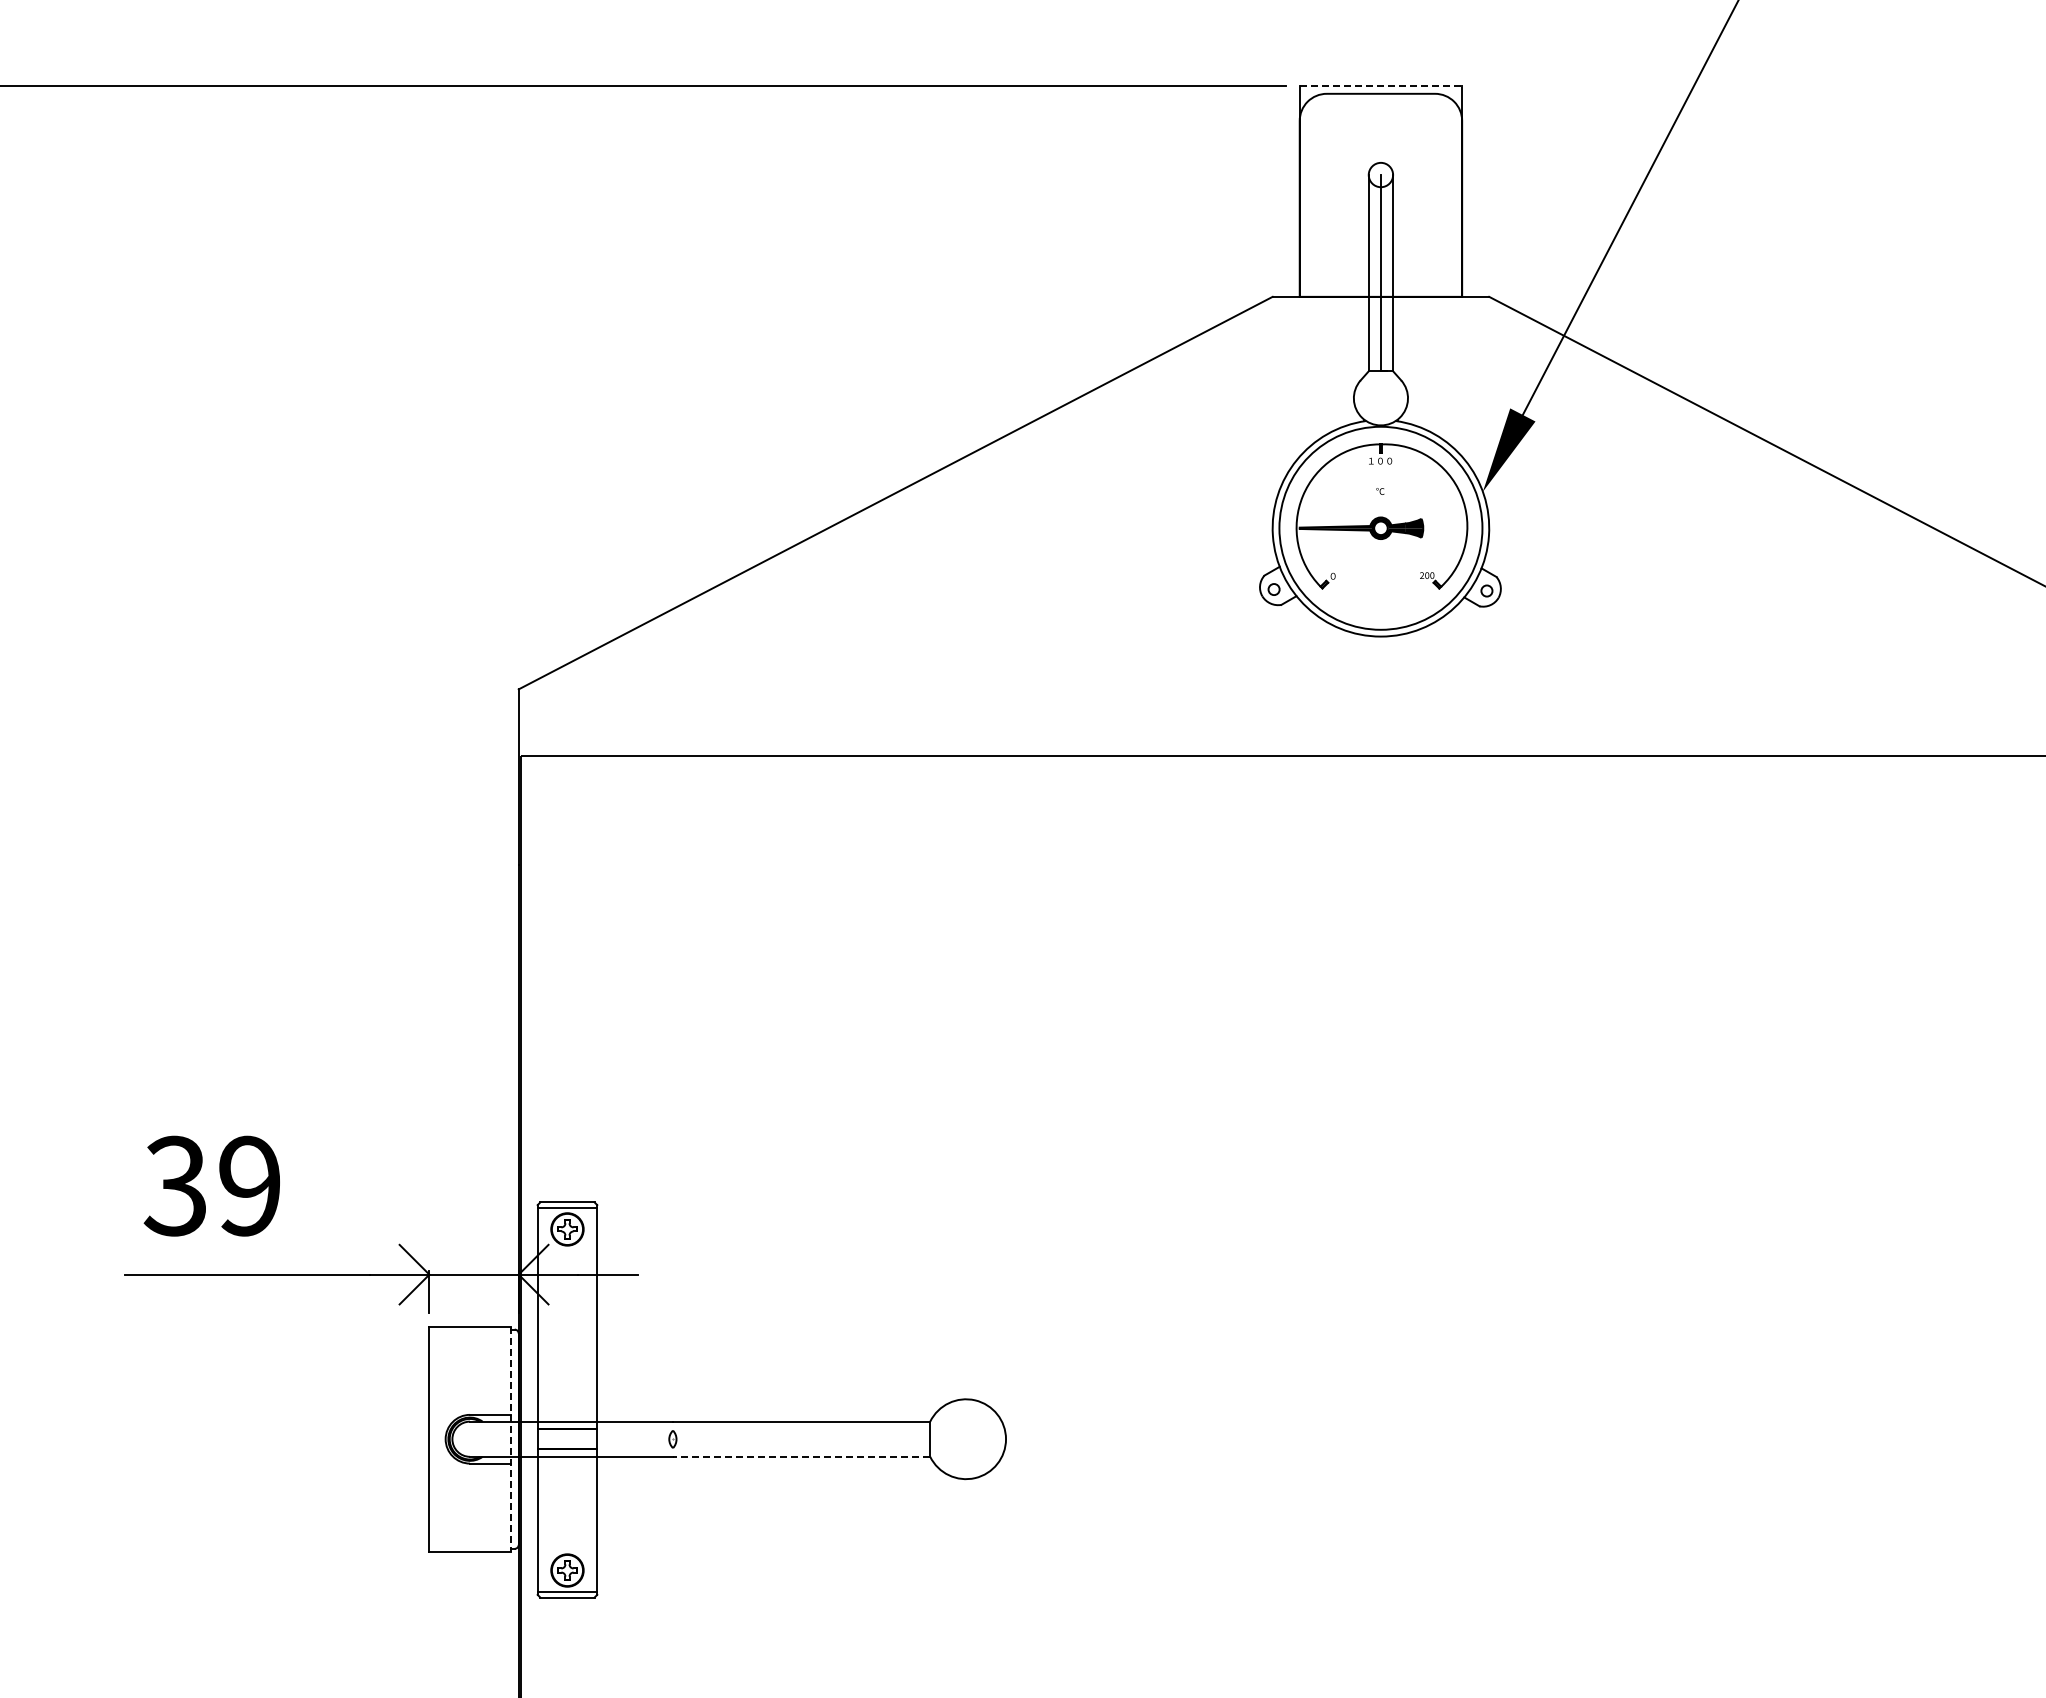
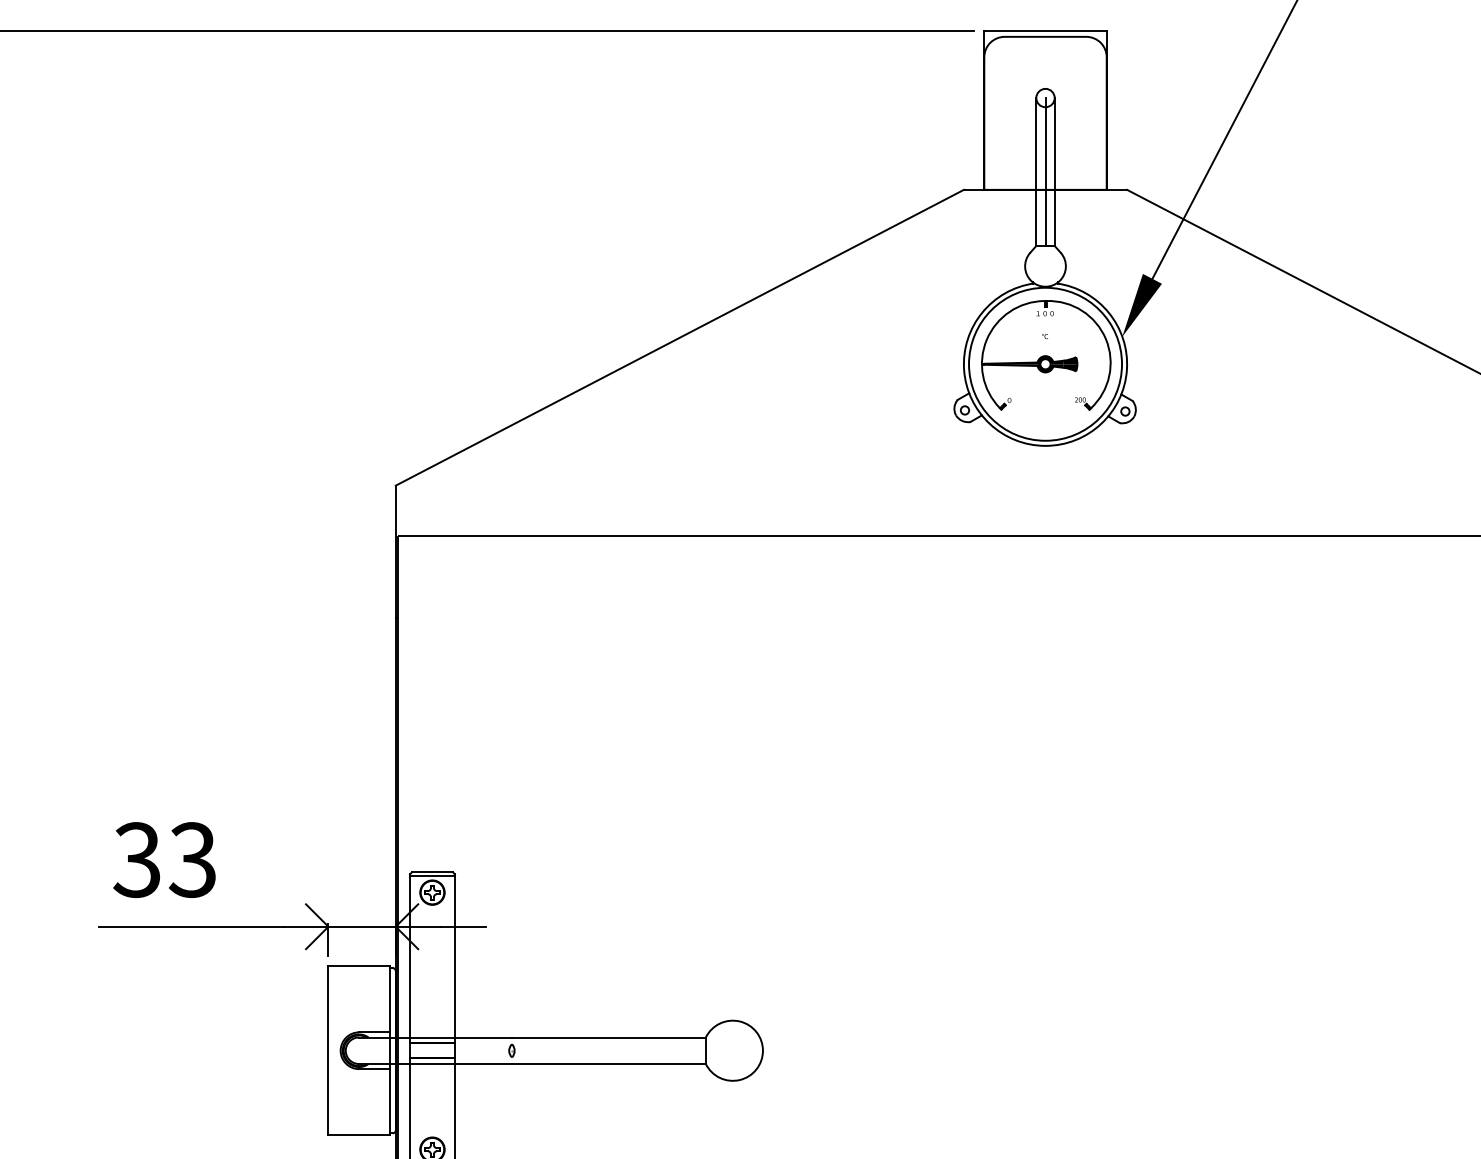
line: (1381, 85) -> (1045, 30), dashed -> solid
text: (248, 1185) -> (192, 859), 39 -> 33
line: (510, 1439) -> (389, 1050), dashed -> solid
line: (801, 1456) -> (608, 1063), dashed -> solid

